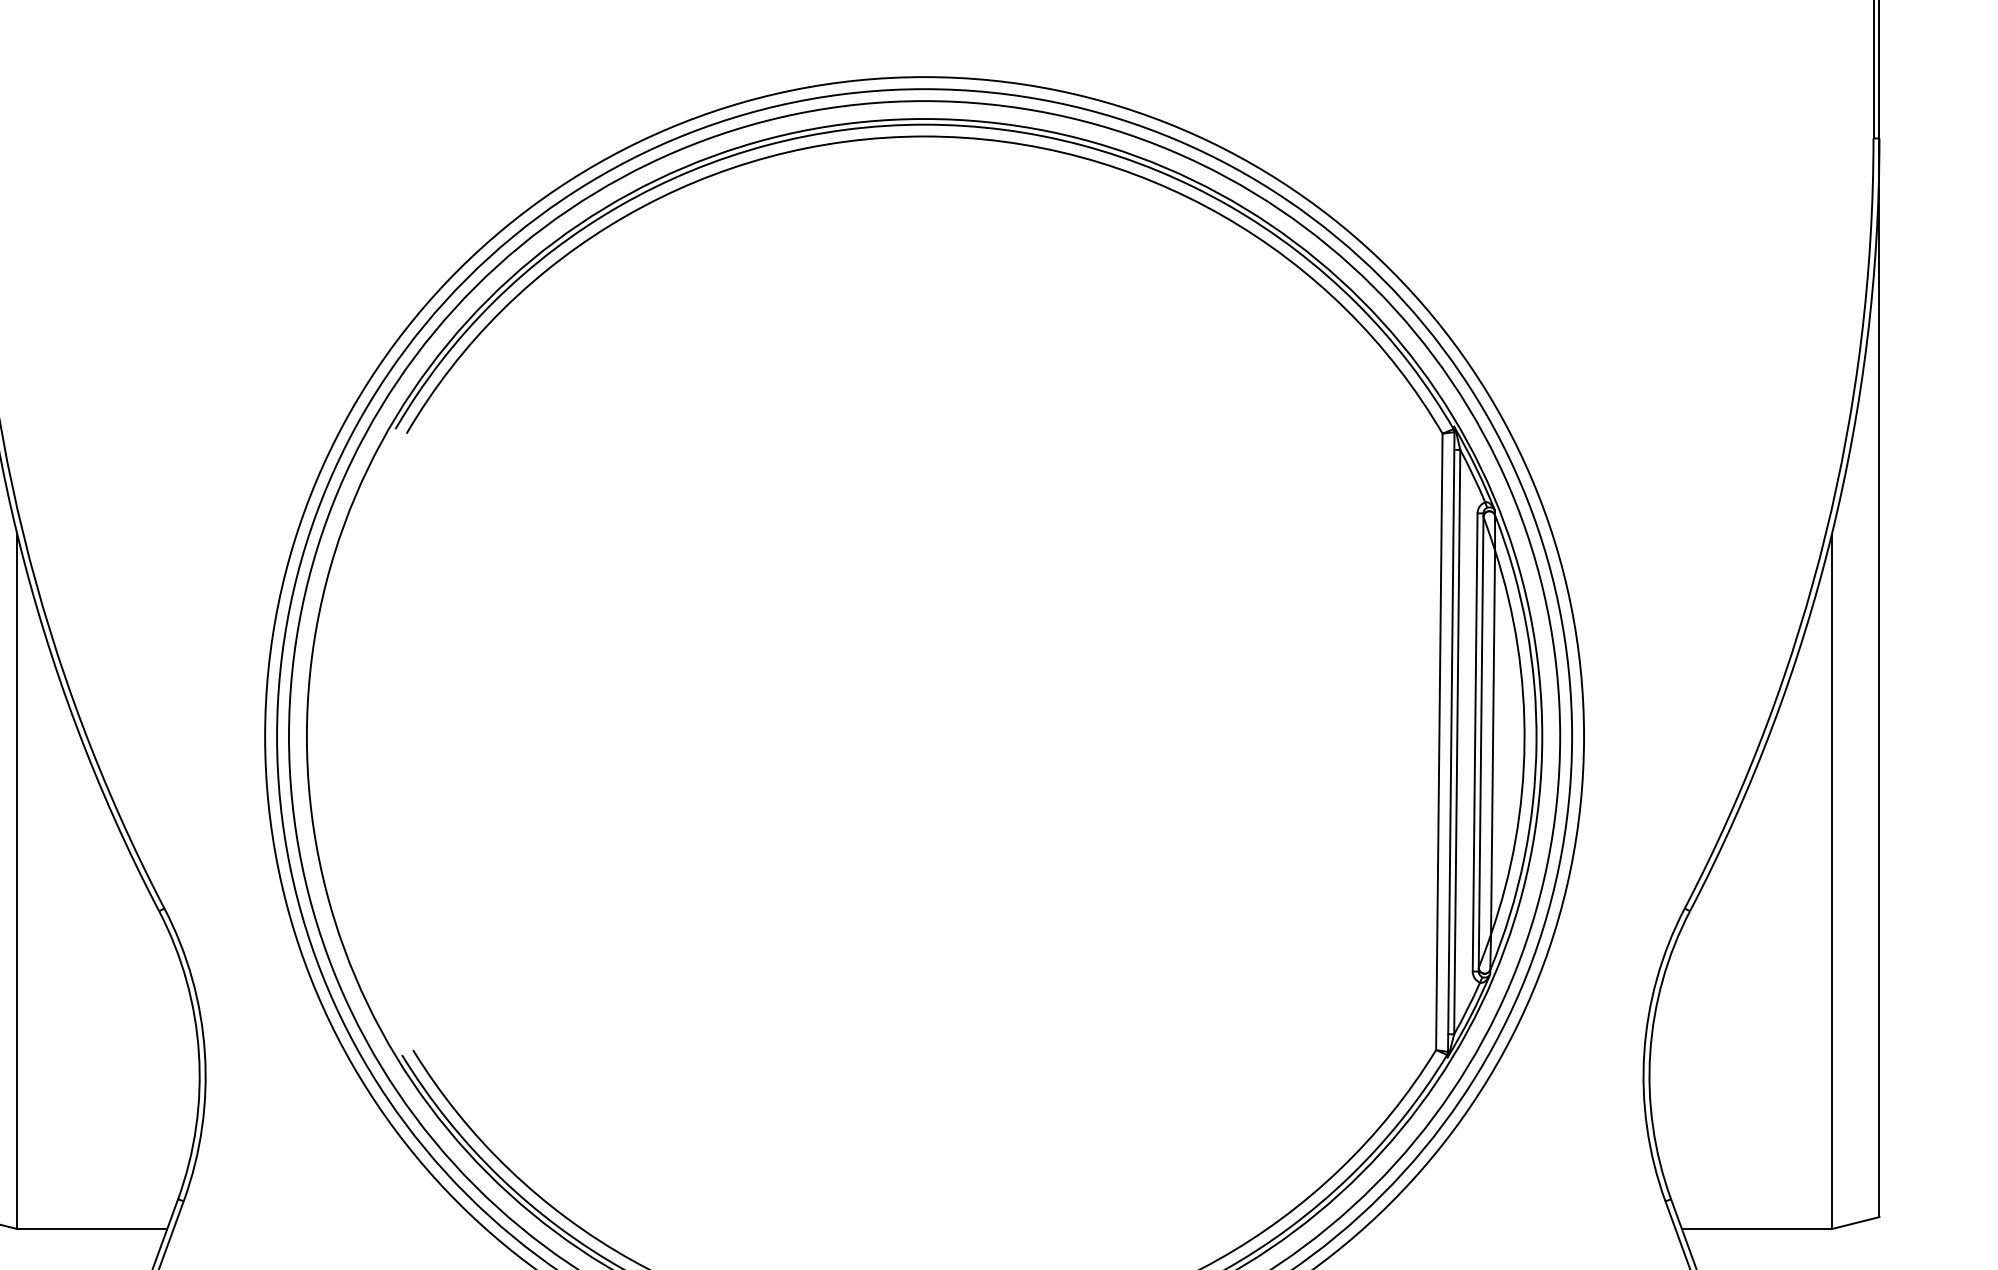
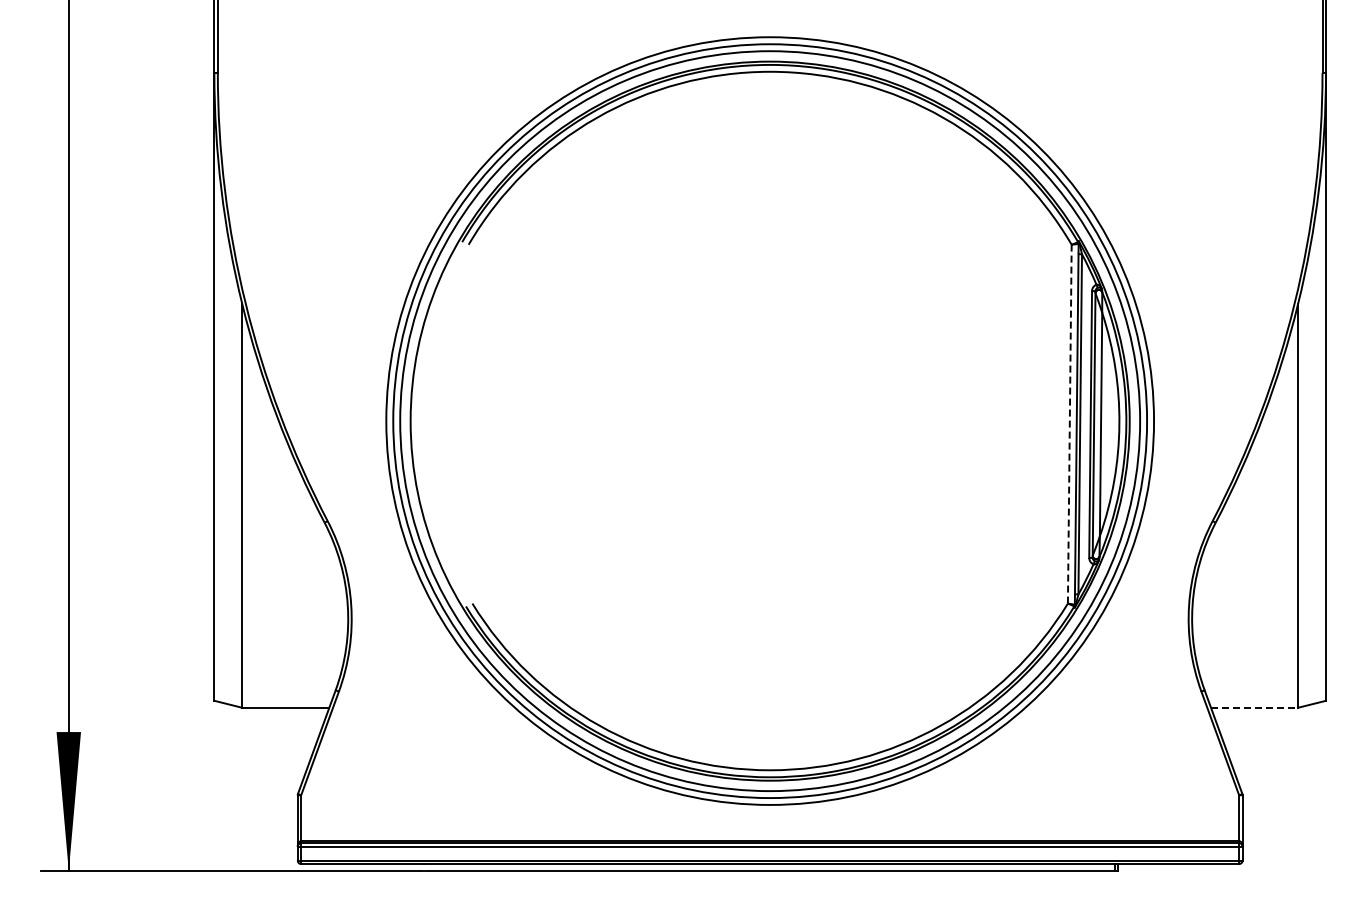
line: (1438, 740) -> (1069, 423), solid -> dashed
line: (1756, 1228) -> (1254, 707), solid -> dashed

